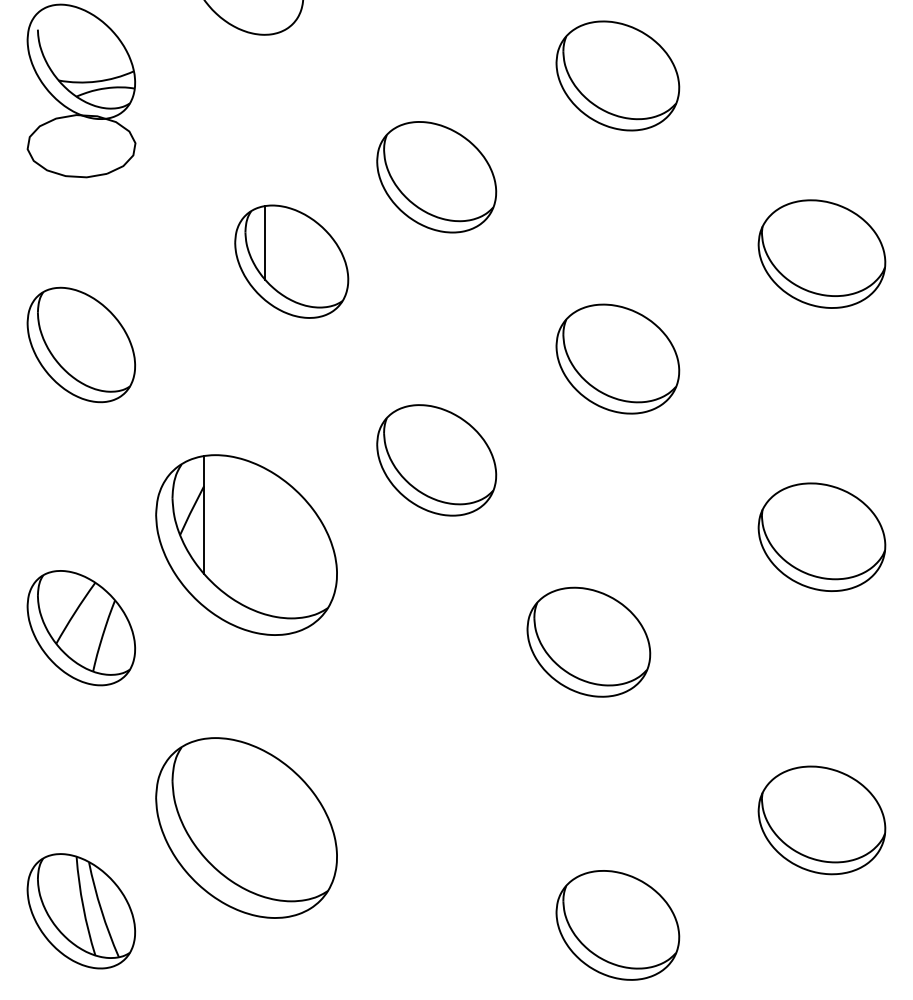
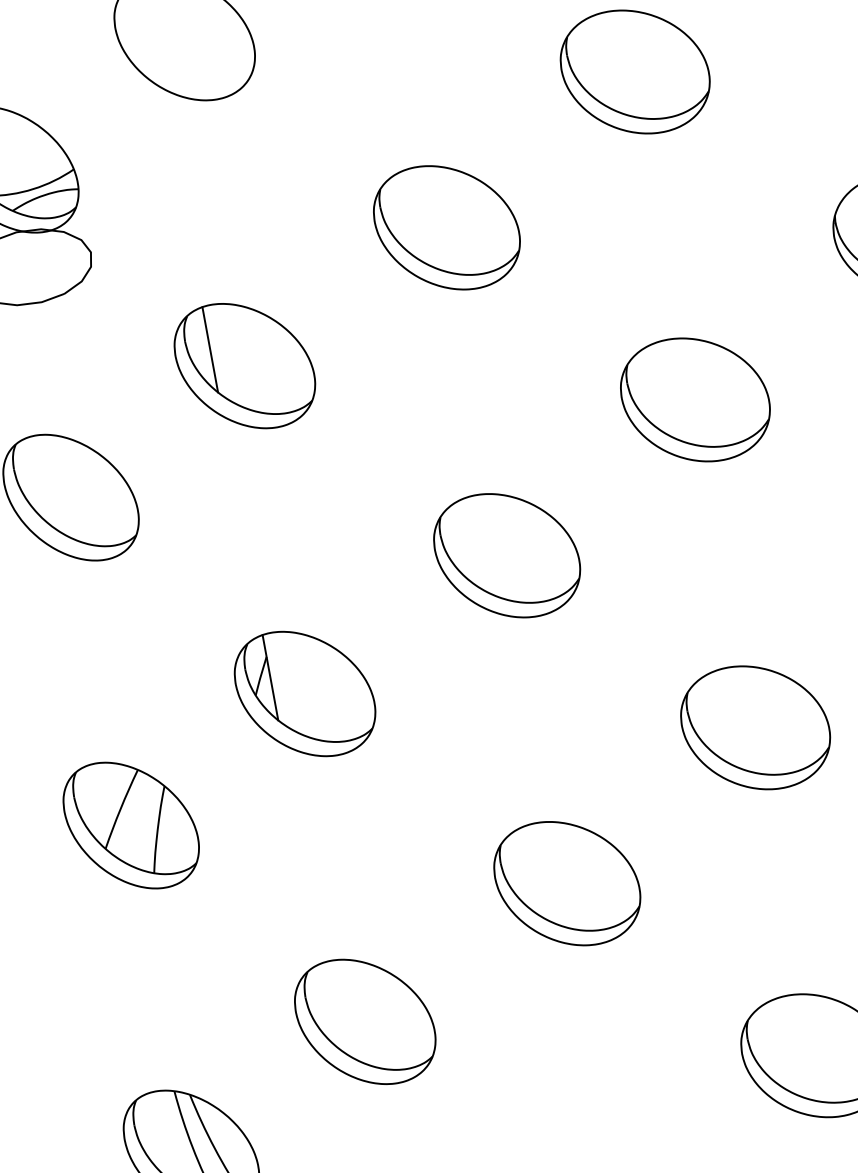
part: (291, 261) -> (244, 365), moved
part: (246, 544) -> (304, 693), size x0.62
part: (588, 641) -> (755, 726), moved
part: (436, 743) -> (567, 883), added
part: (246, 827) -> (364, 1021), size x0.62

